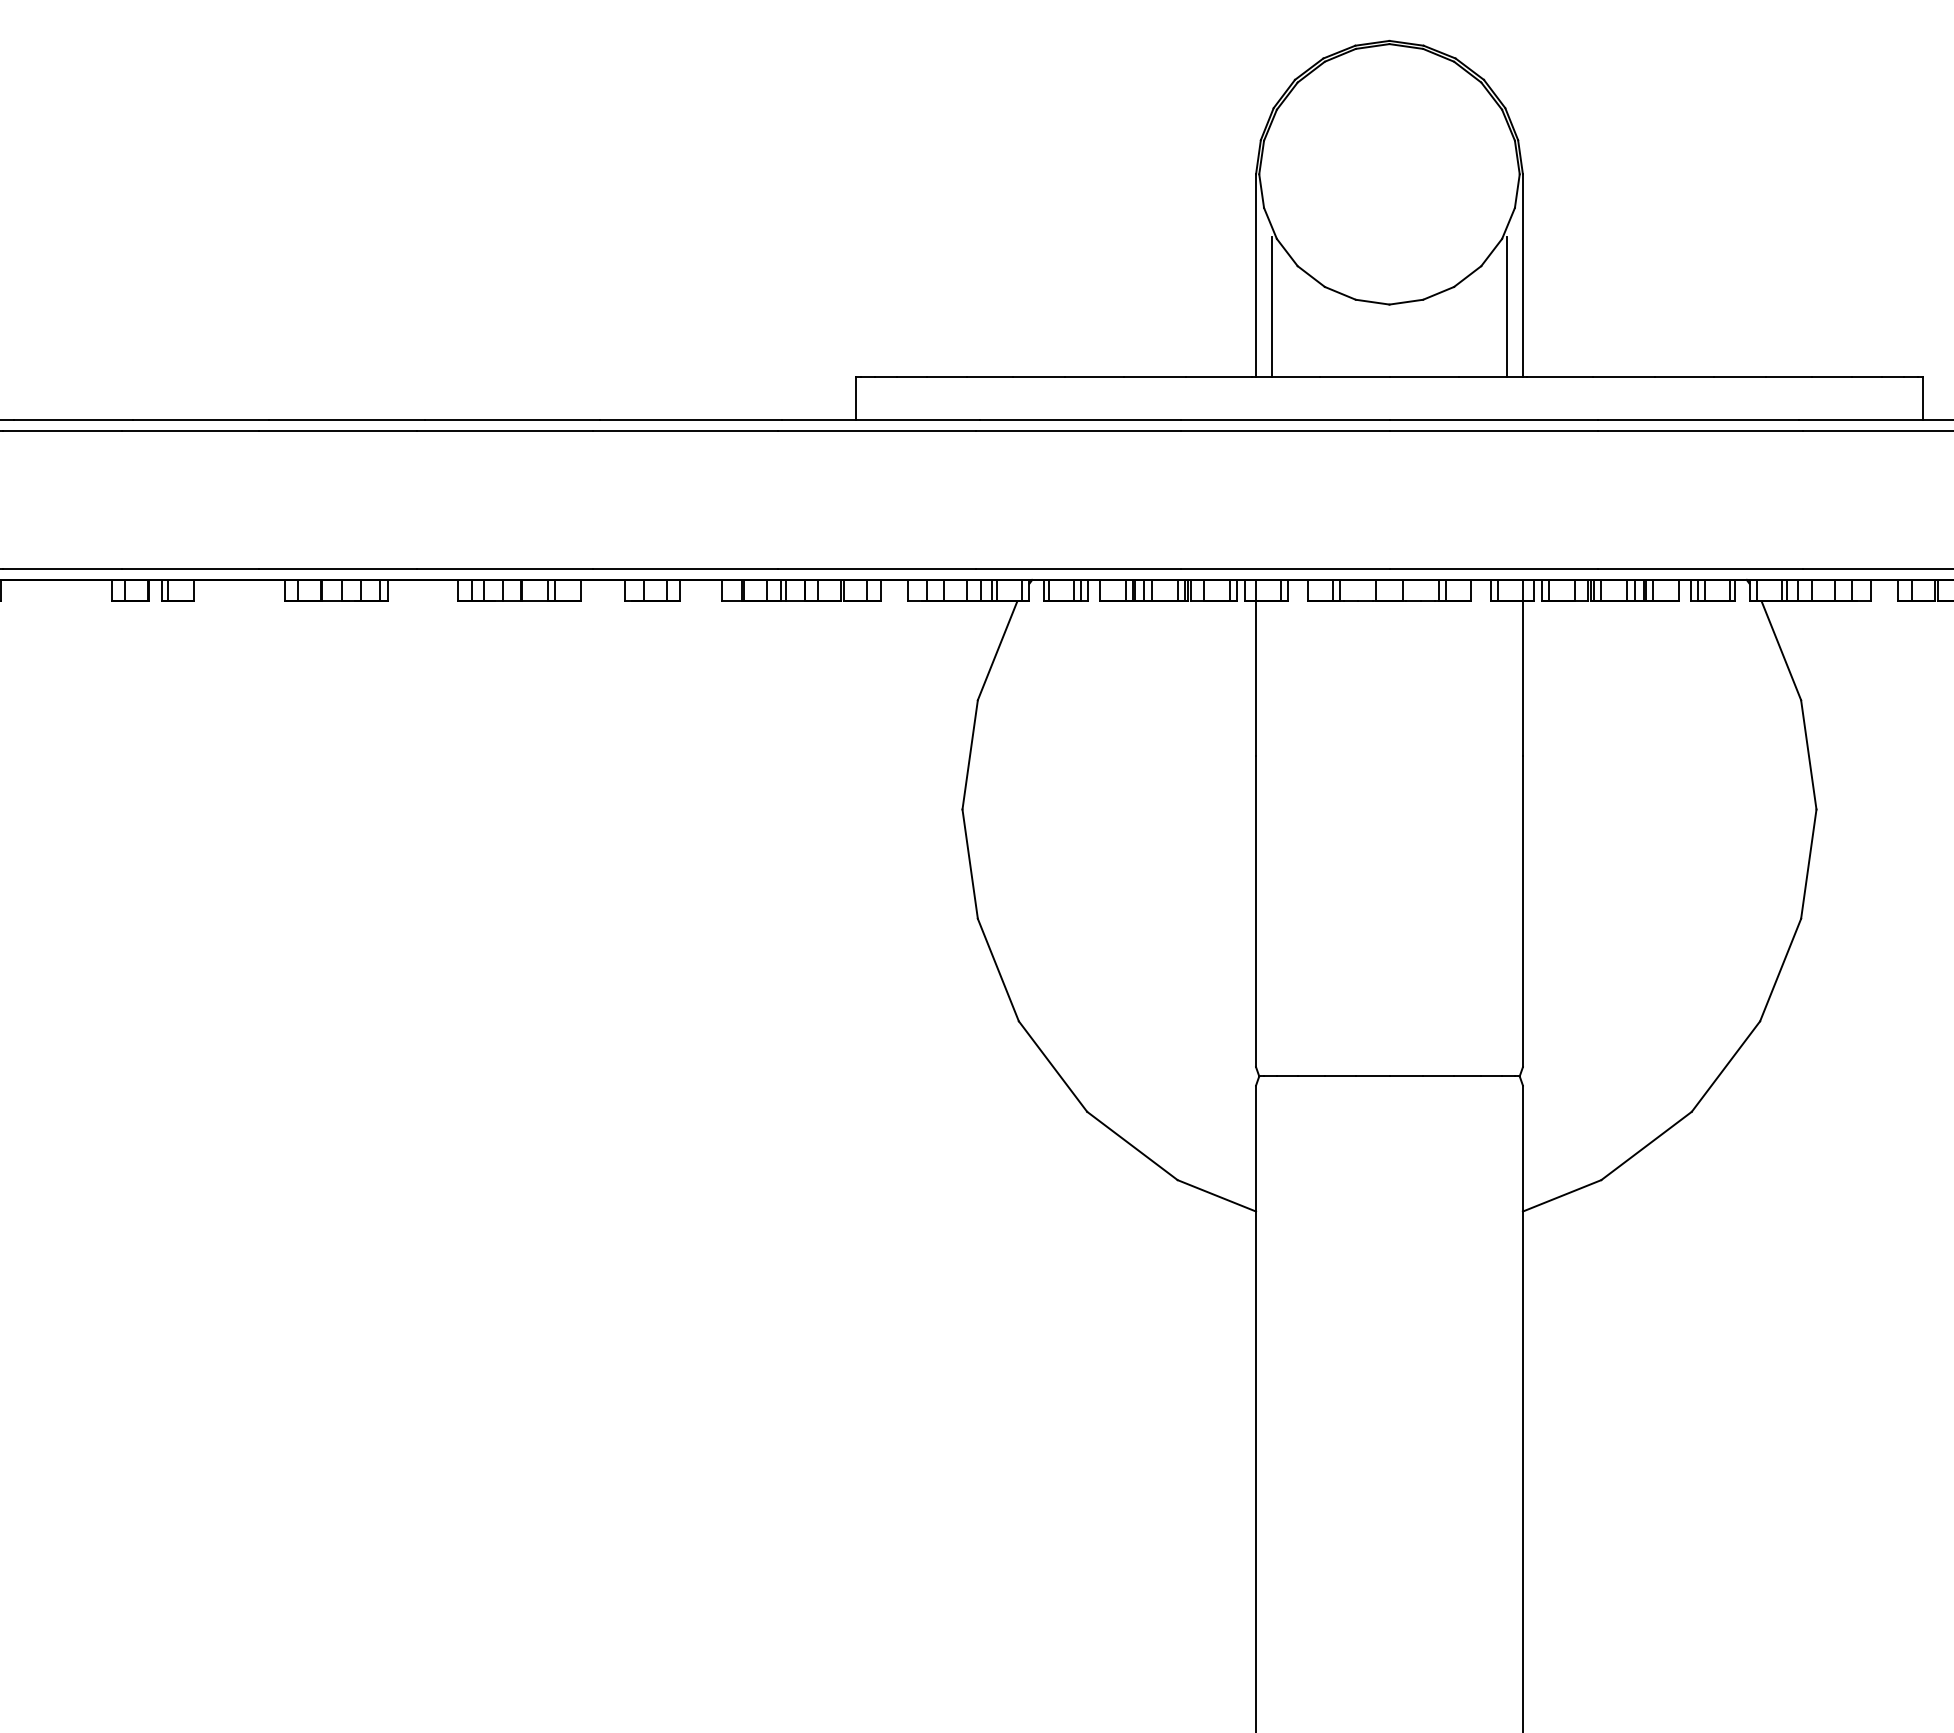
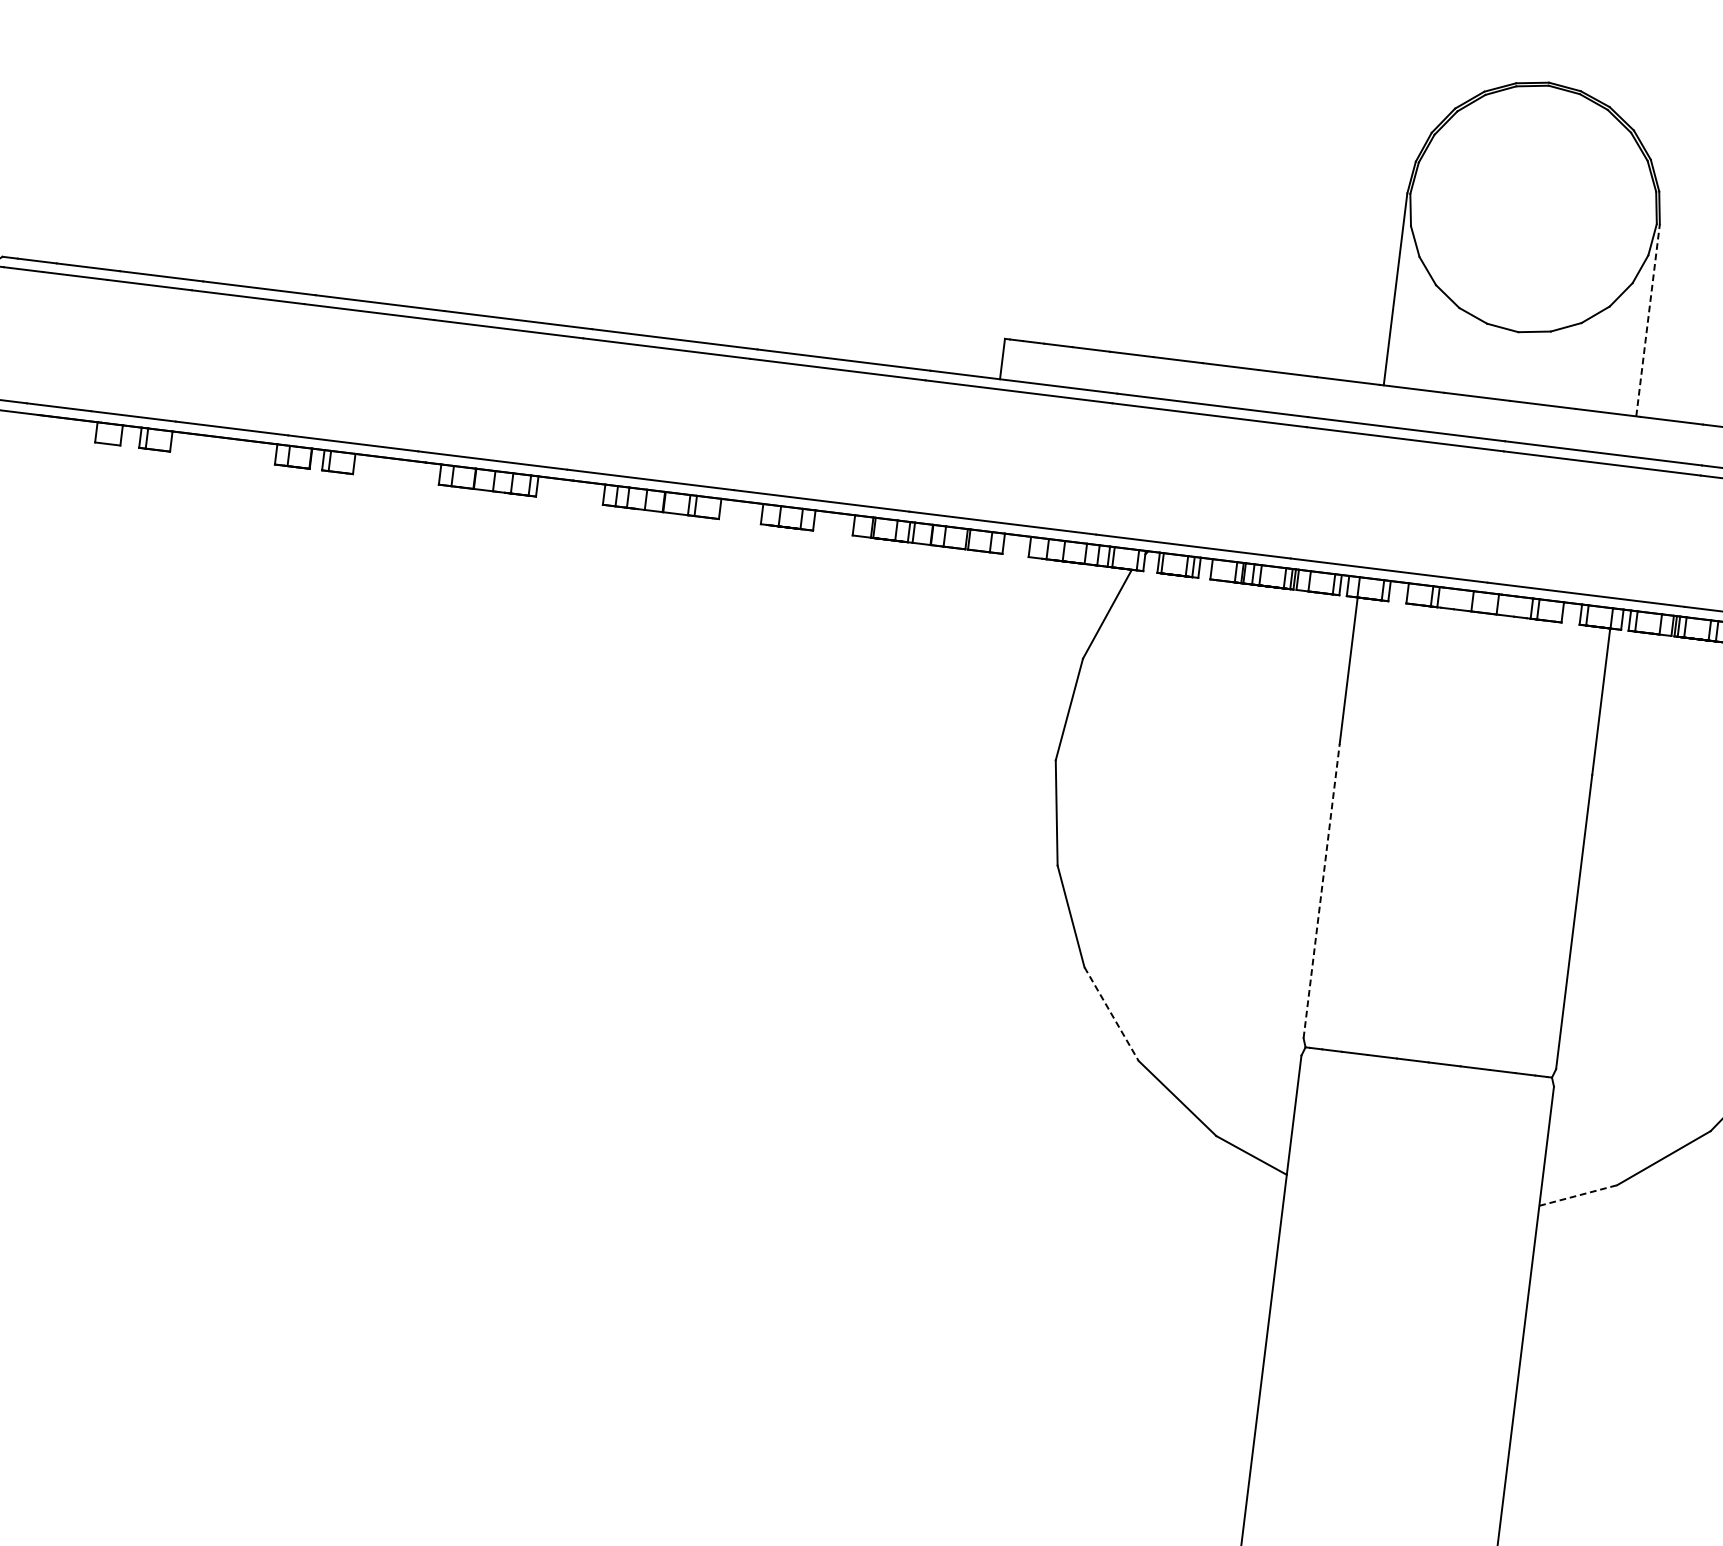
line: (1522, 275) -> (1647, 320), solid -> dashed
line: (1272, 306) -> (1407, 320), removed
line: (1506, 306) -> (1628, 347), removed
line: (1256, 911) -> (1322, 891), solid -> dashed
line: (1053, 1066) -> (1112, 1014), solid -> dashed
line: (1562, 1195) -> (1578, 1195), solid -> dashed

